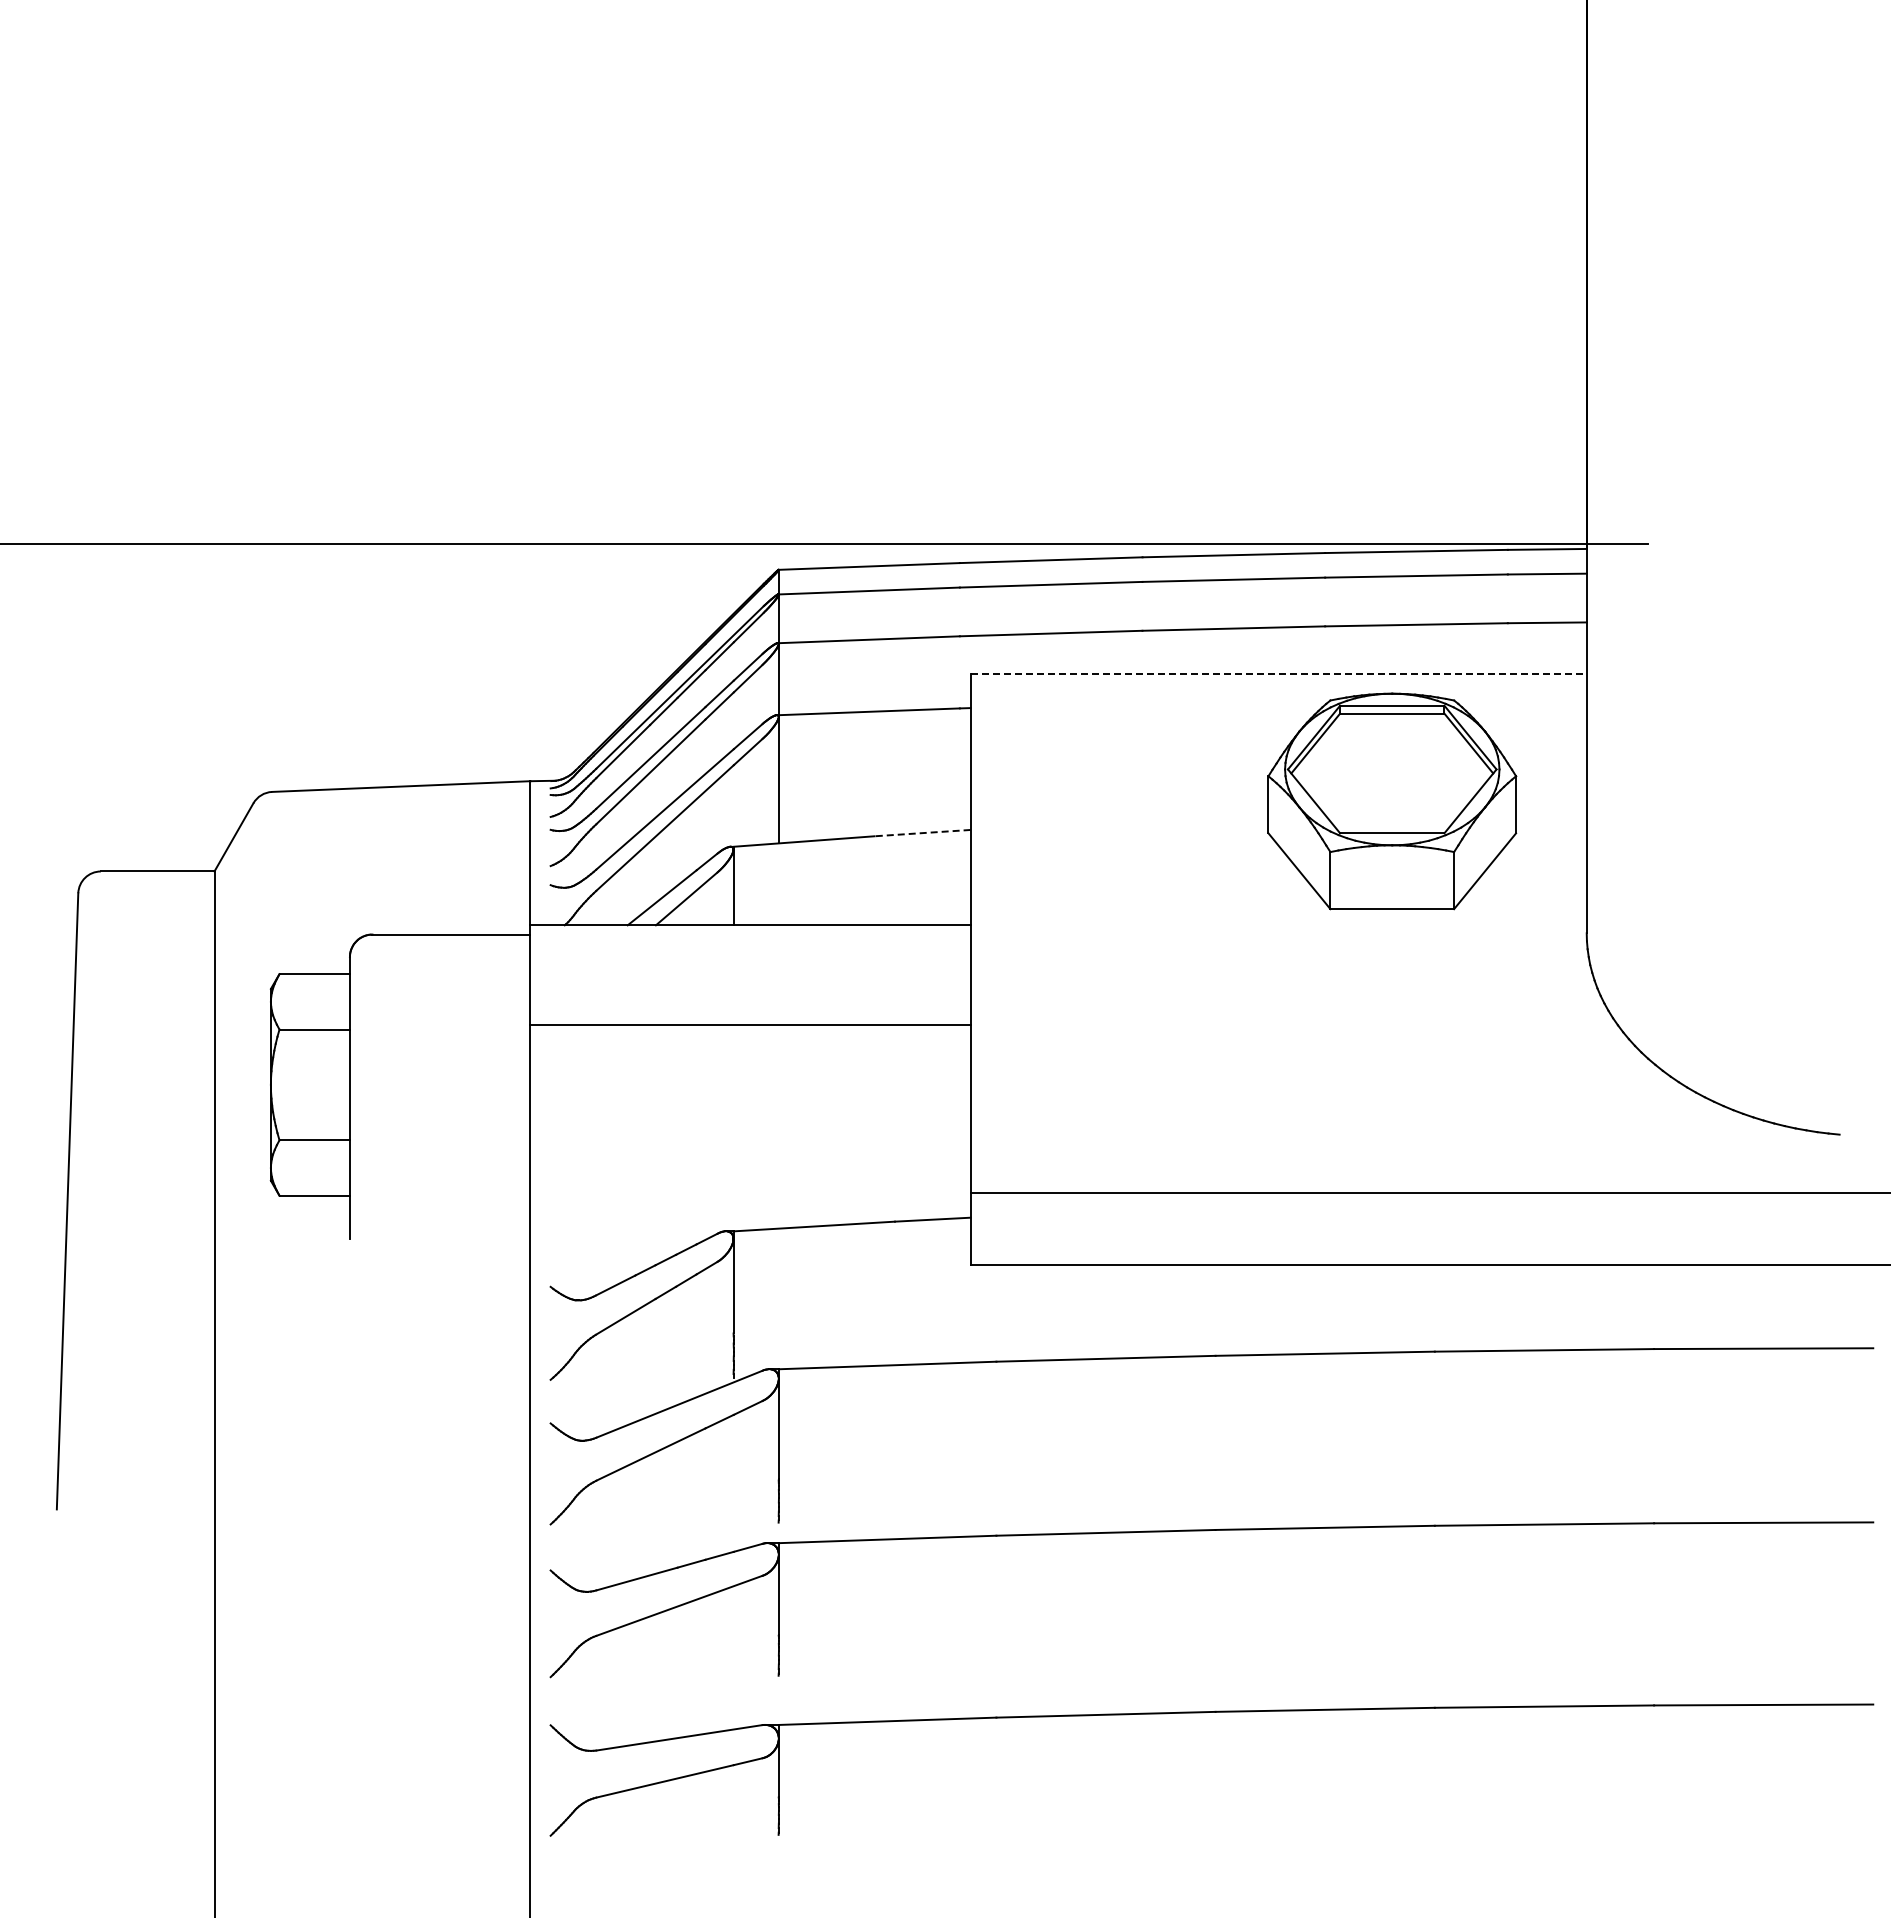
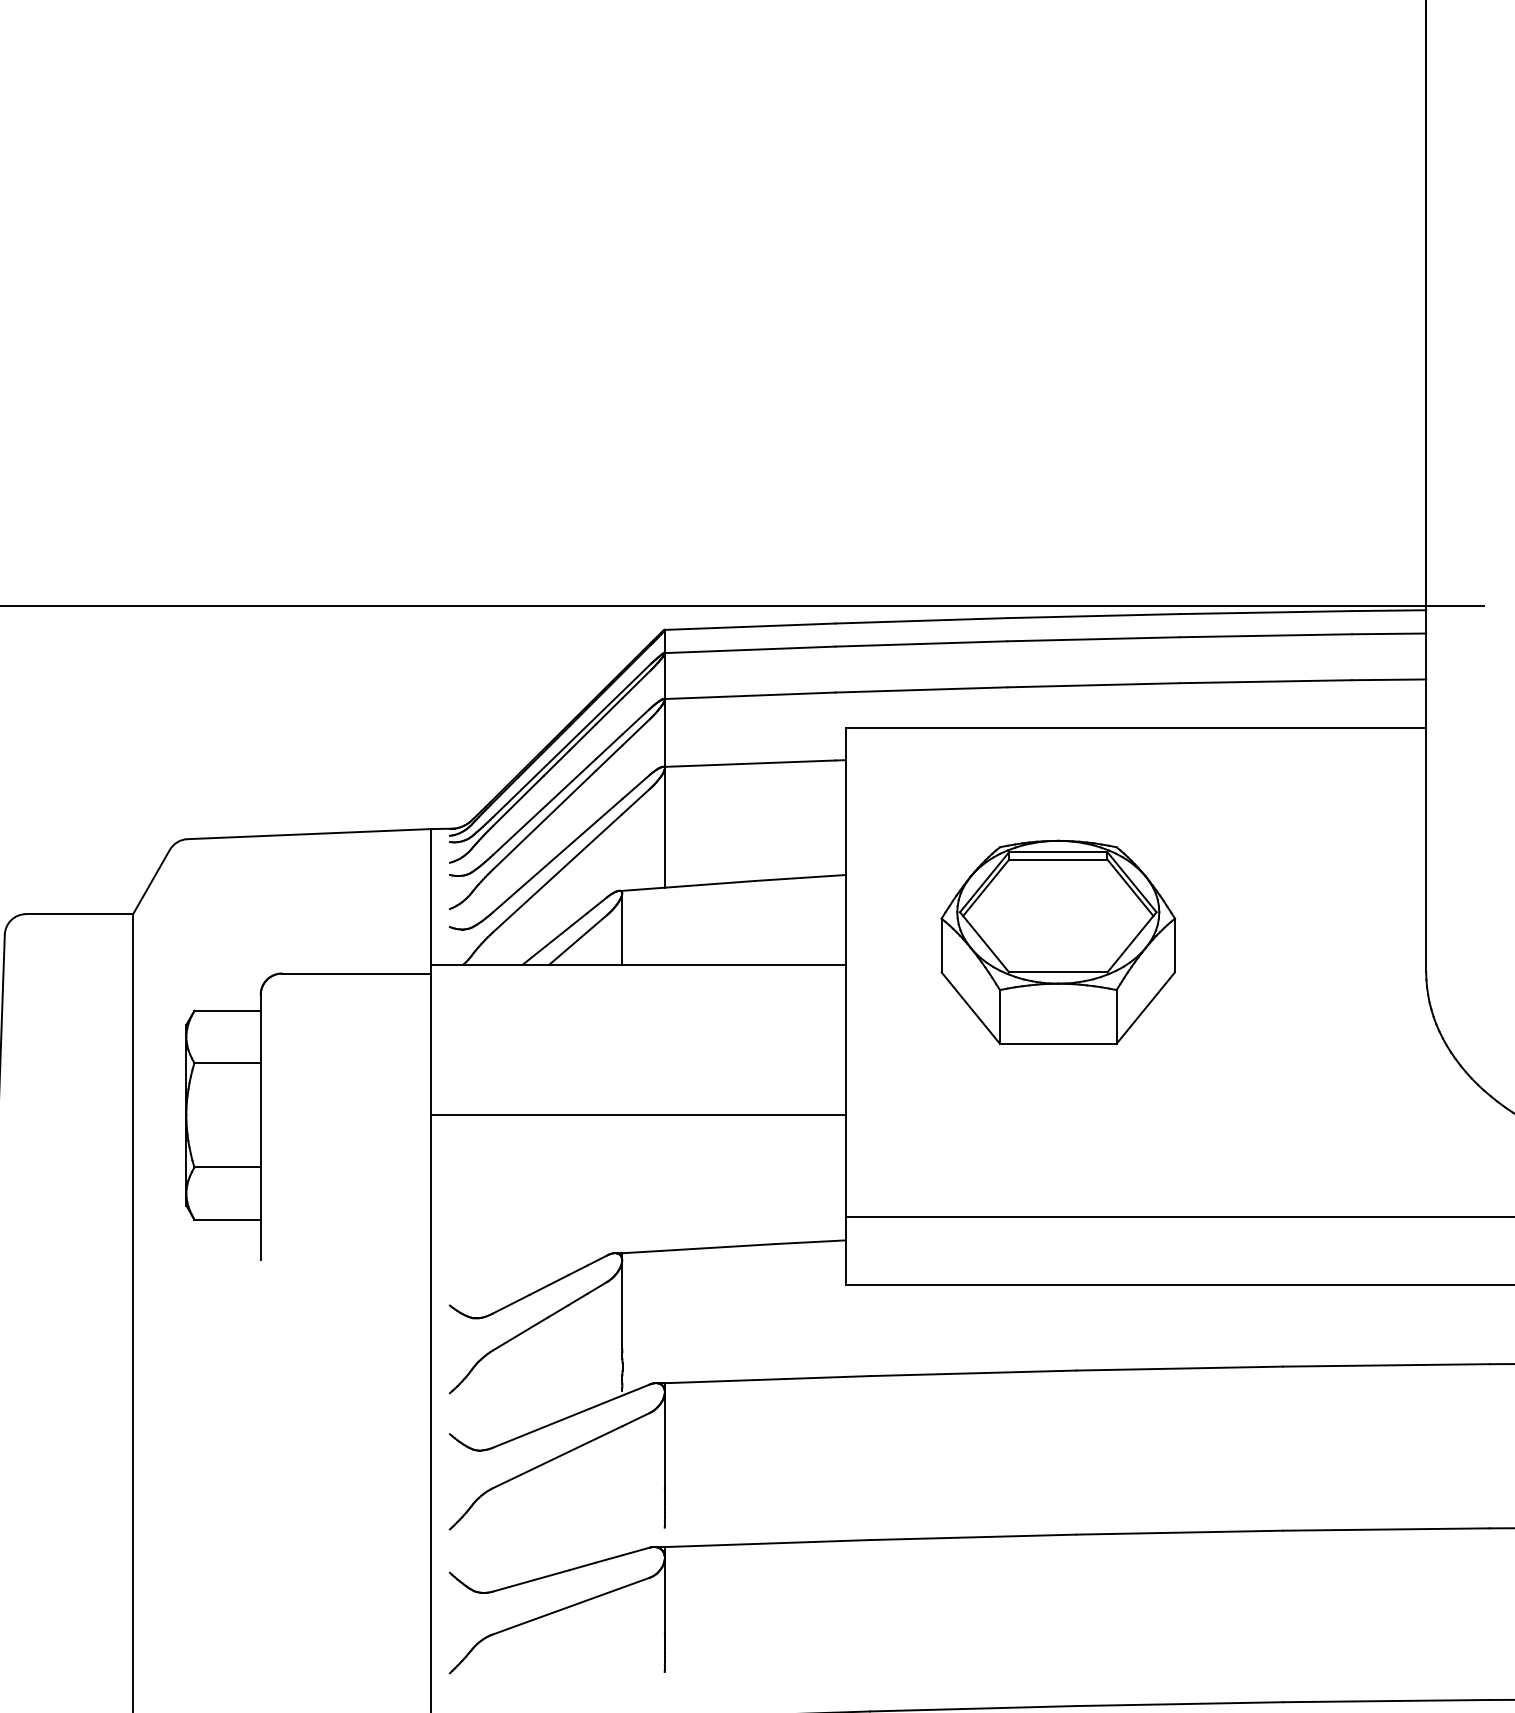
line: (1279, 674) -> (1136, 728), dashed -> solid
part: (1392, 801) -> (1058, 942), moved
line: (922, 833) -> (800, 878), dashed -> solid
line: (750, 1024) -> (638, 1114), moved

